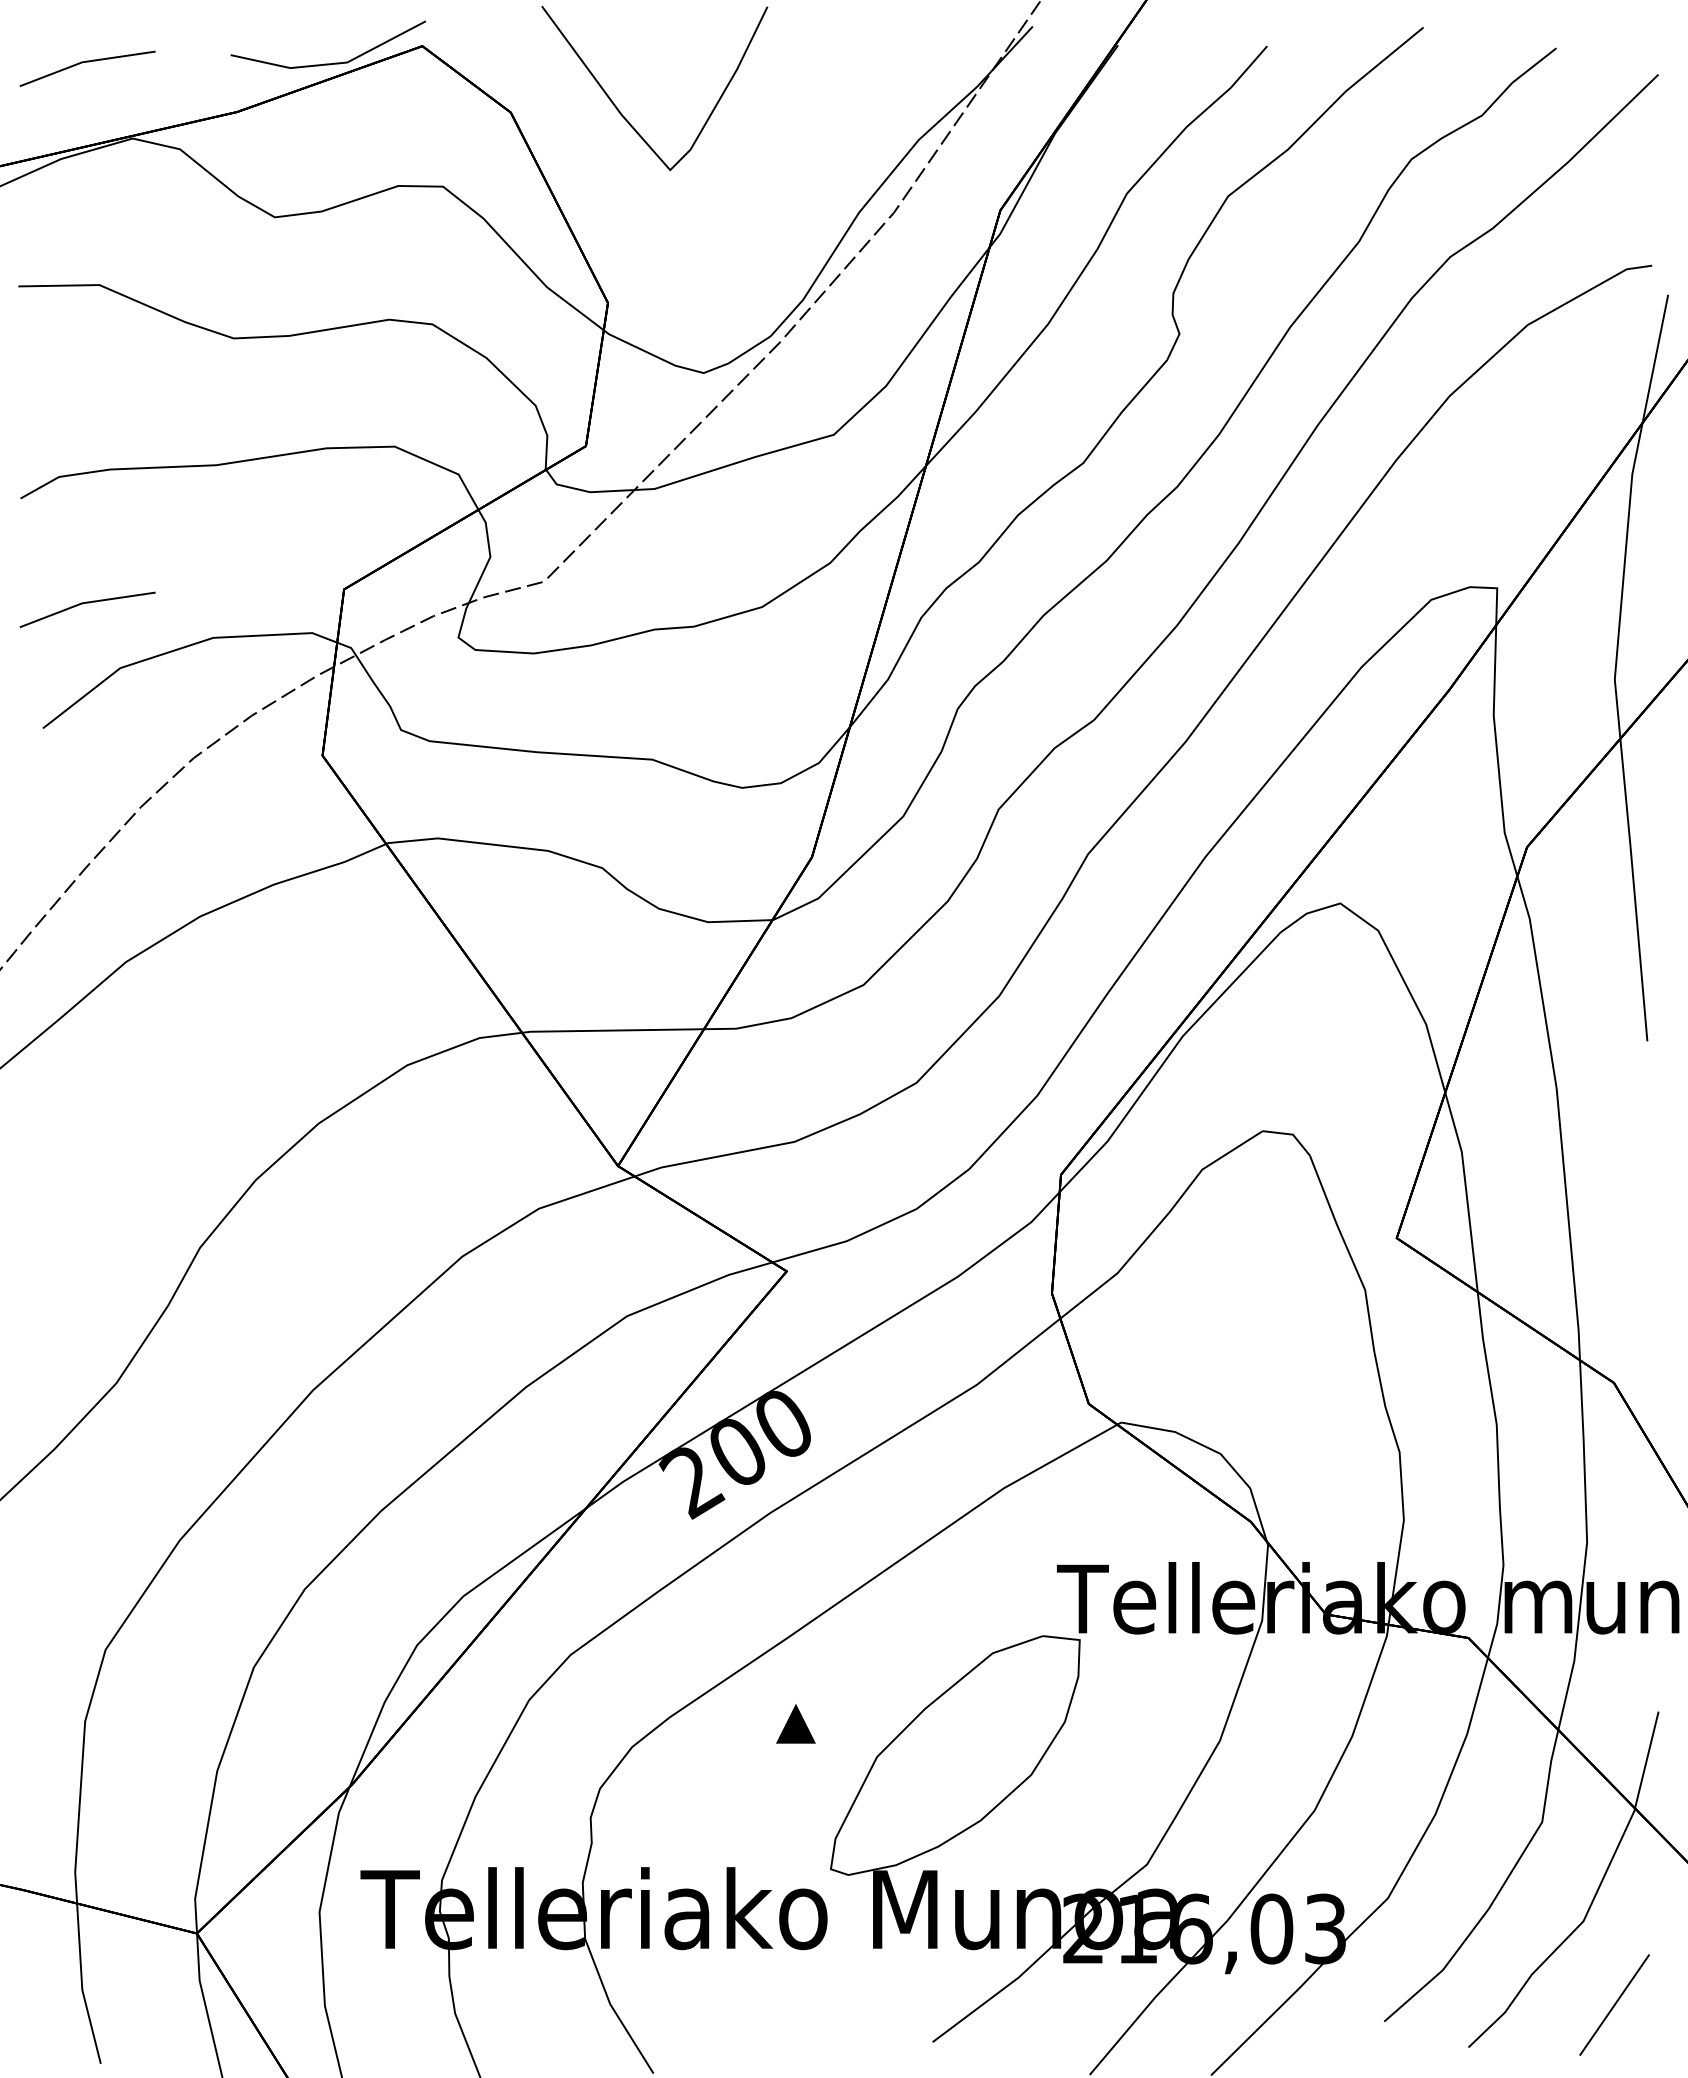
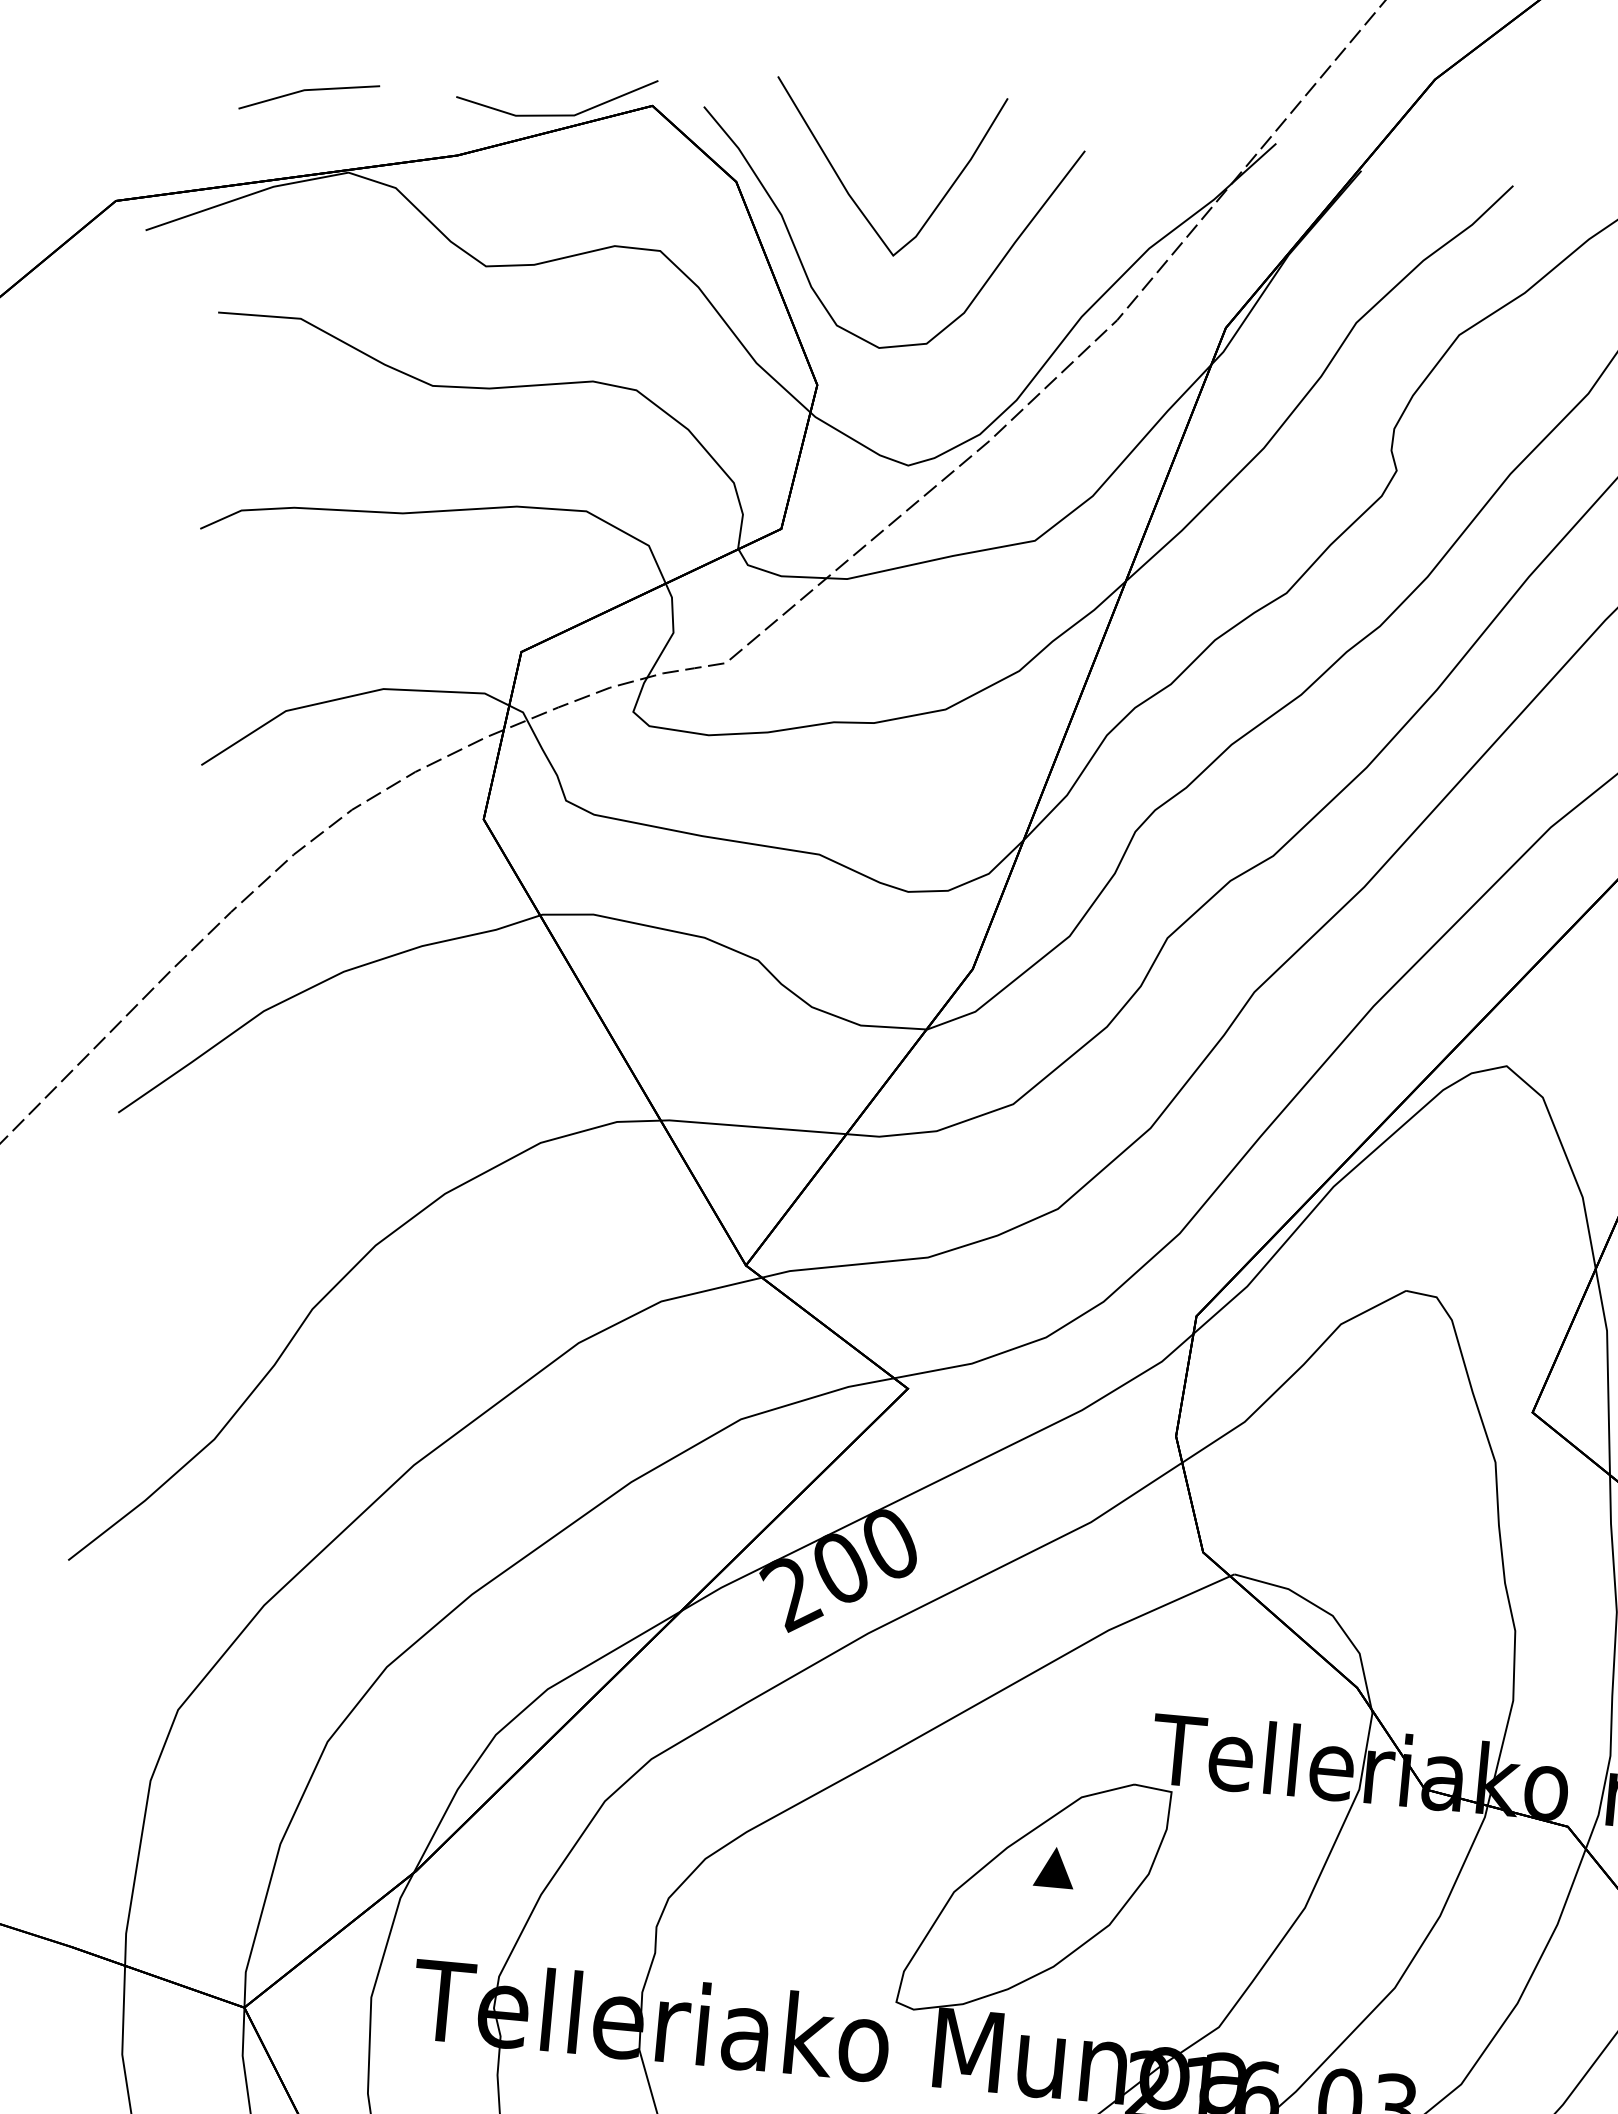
curve: (584, 188) -> (804, 266), added
line: (87, 603) -> (258, 642), removed
part: (795, 1723) -> (1054, 1866), moved

